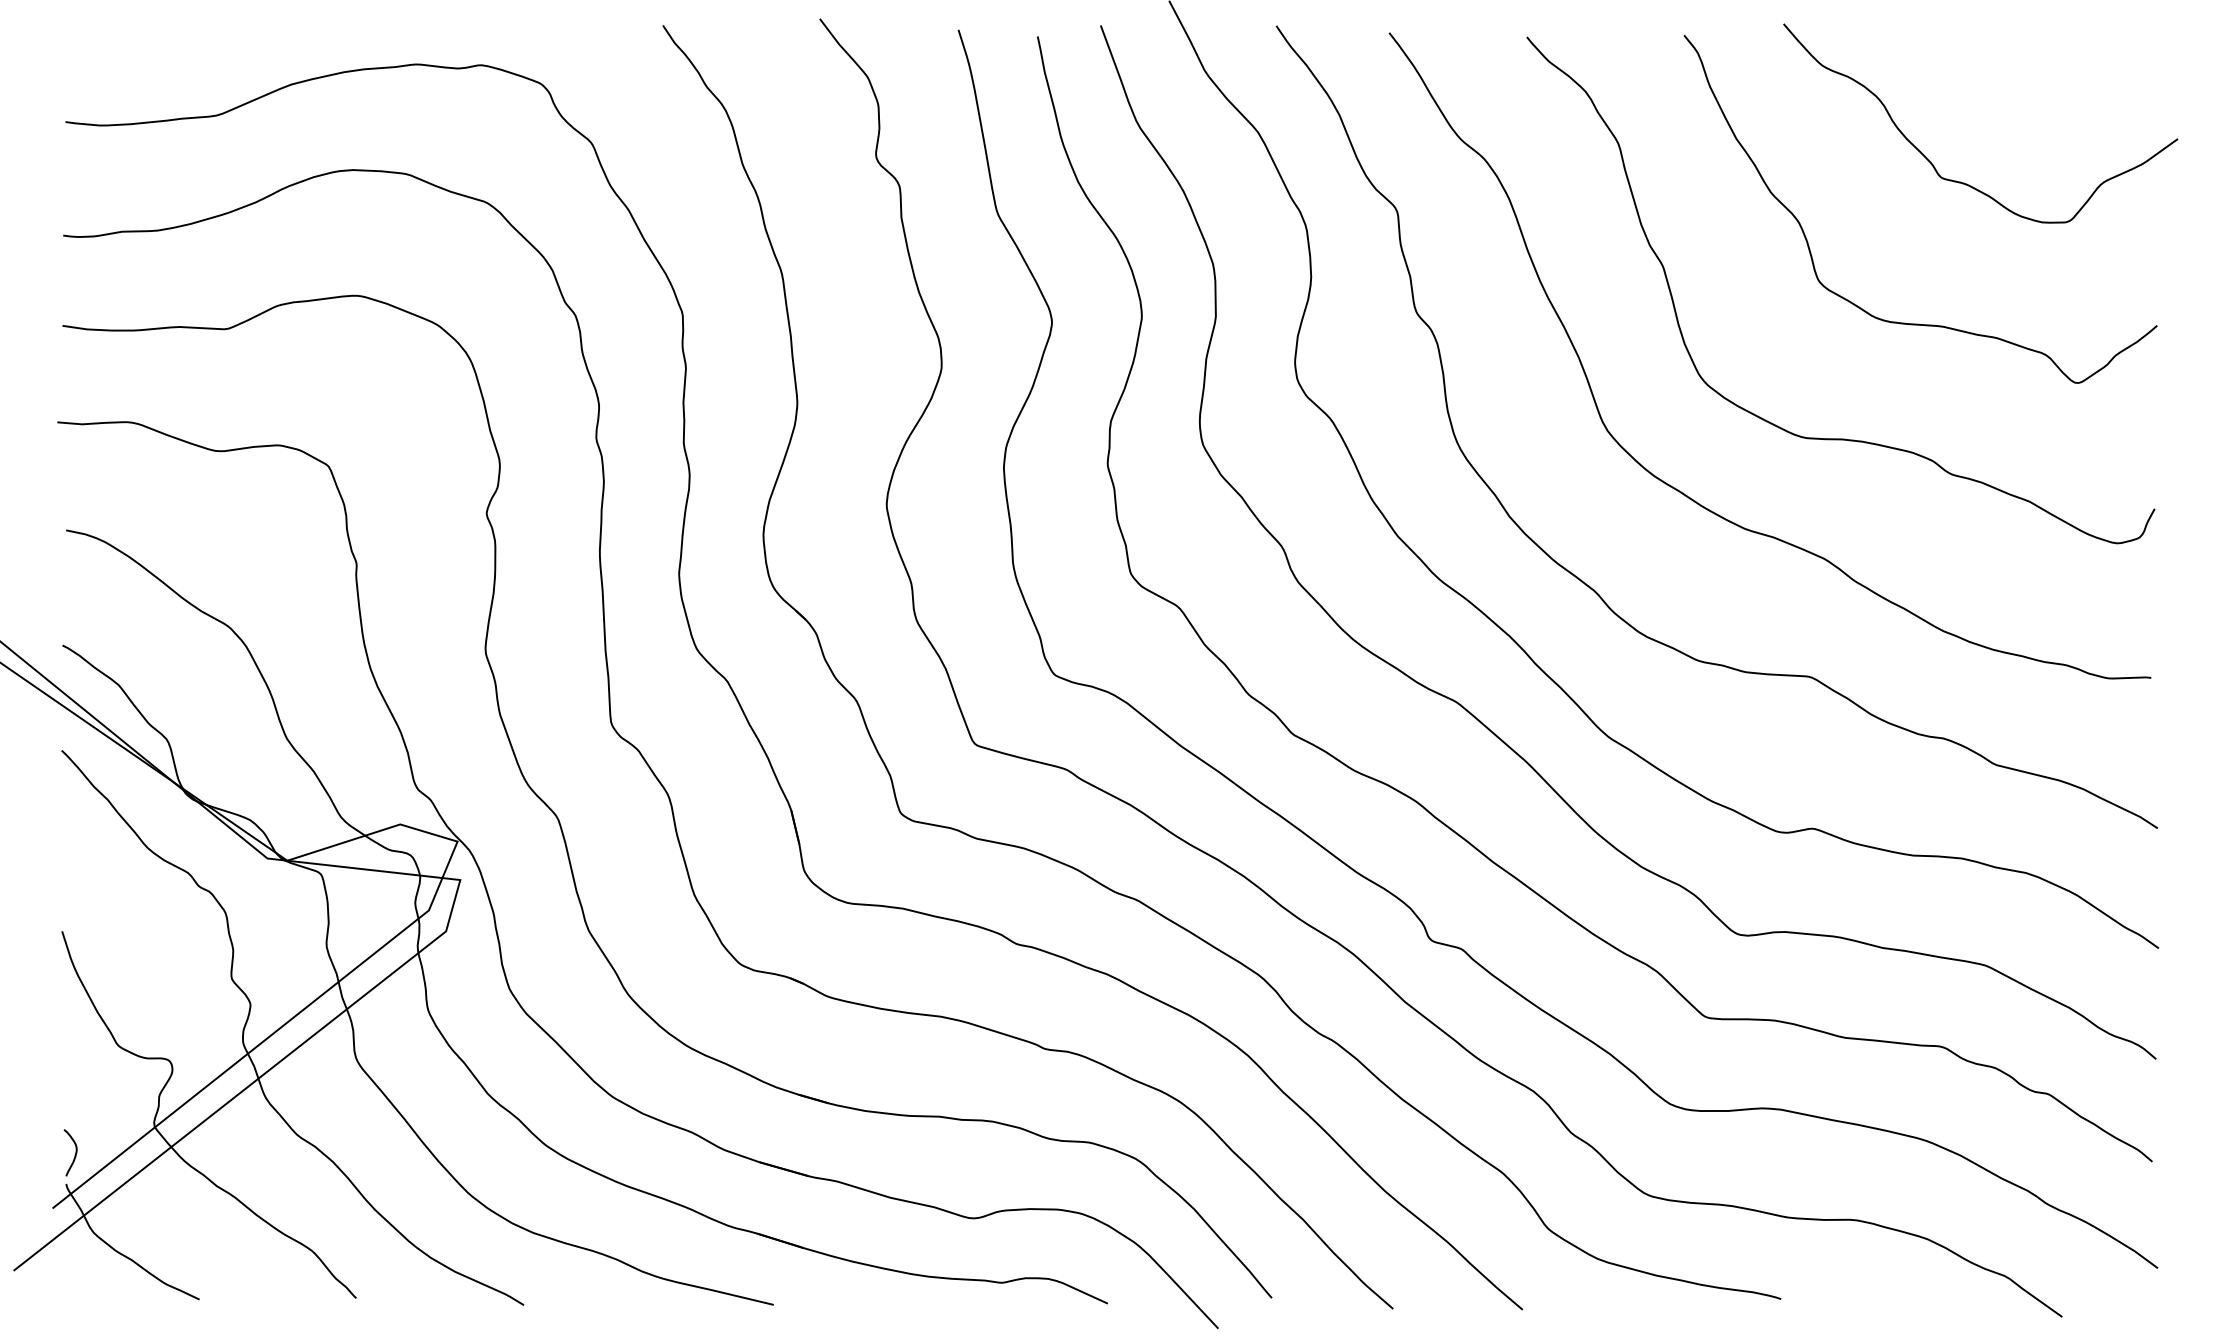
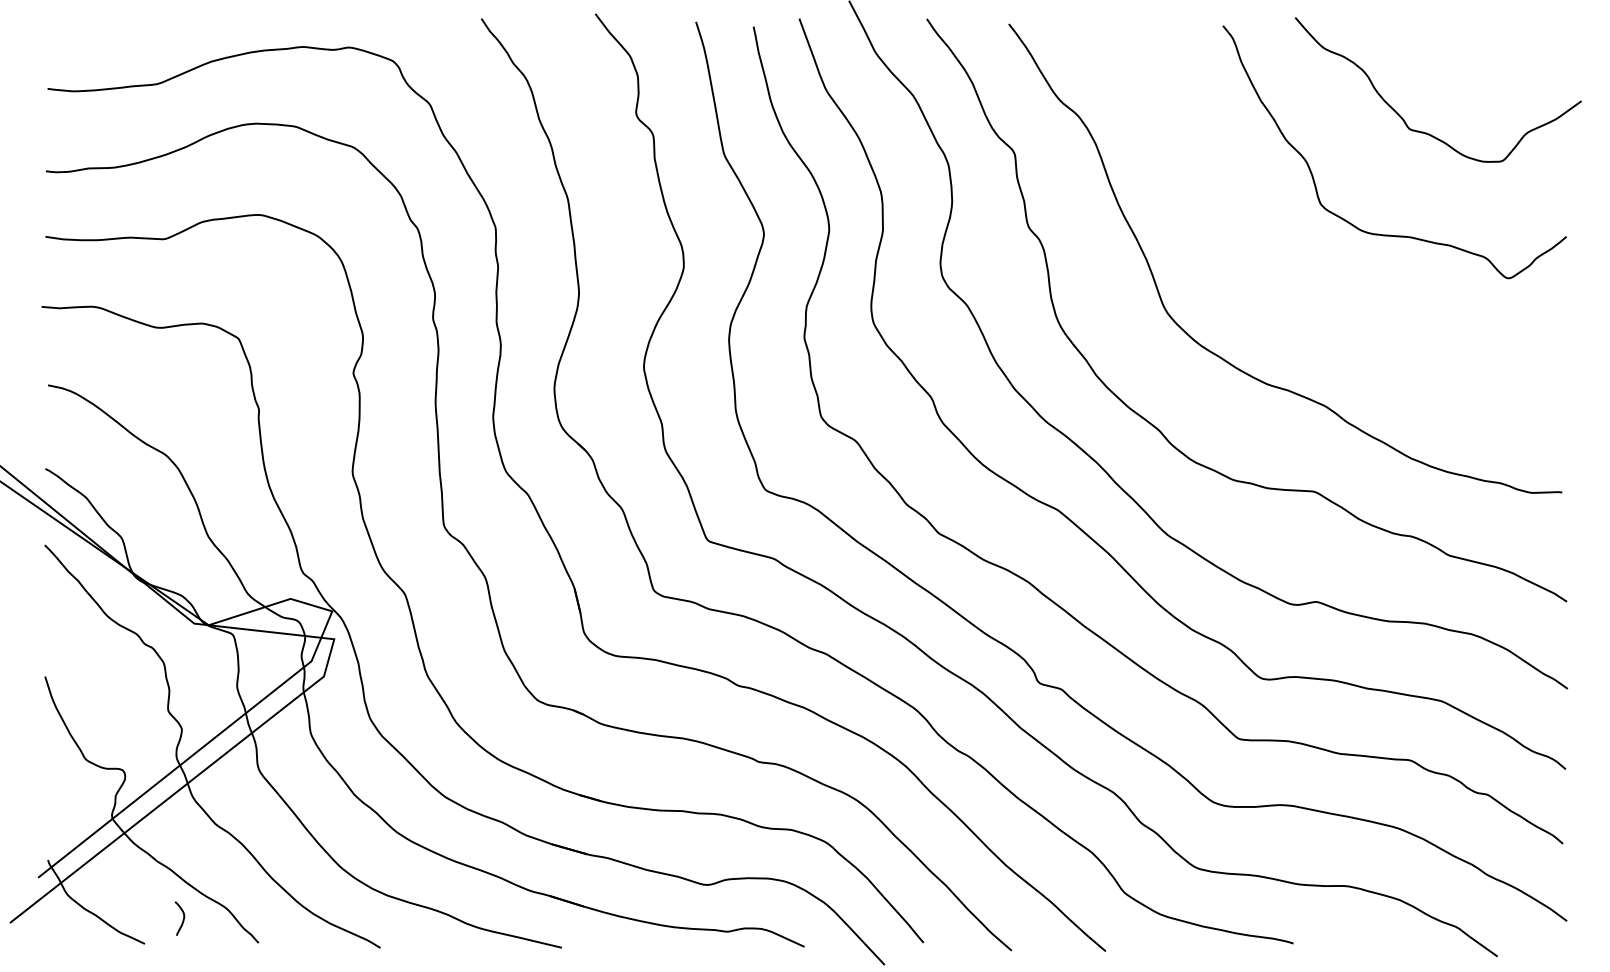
curve: (1840, 438) -> (1336, 318), removed
curve: (75, 1152) -> (183, 918), moved

